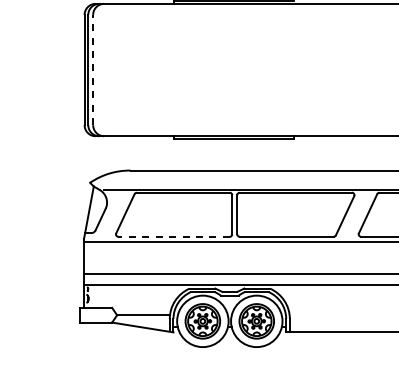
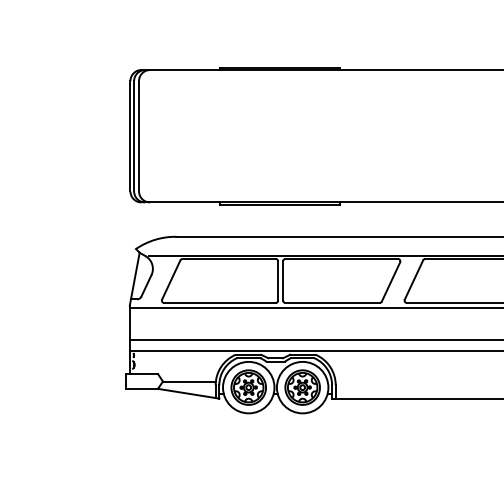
line: (92, 69) -> (138, 135), dashed -> solid
line: (174, 237) -> (220, 303), dashed -> solid

